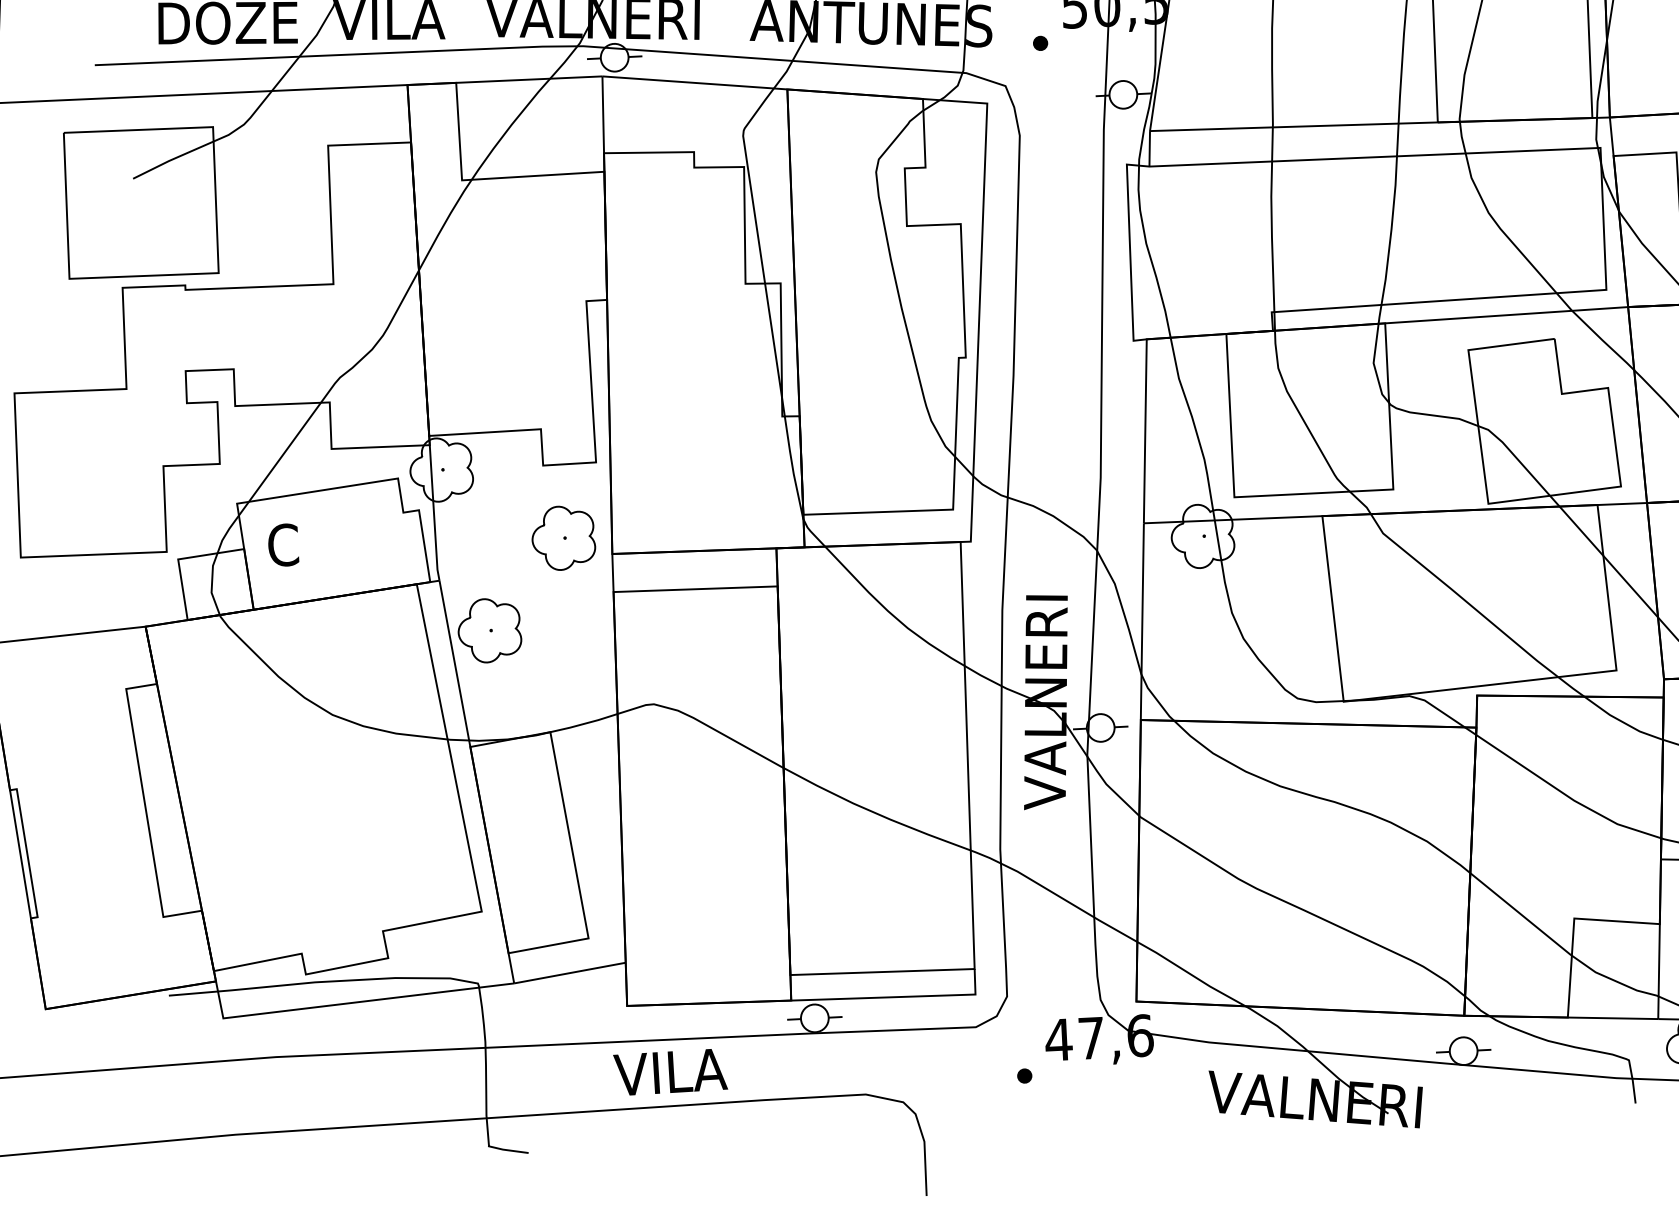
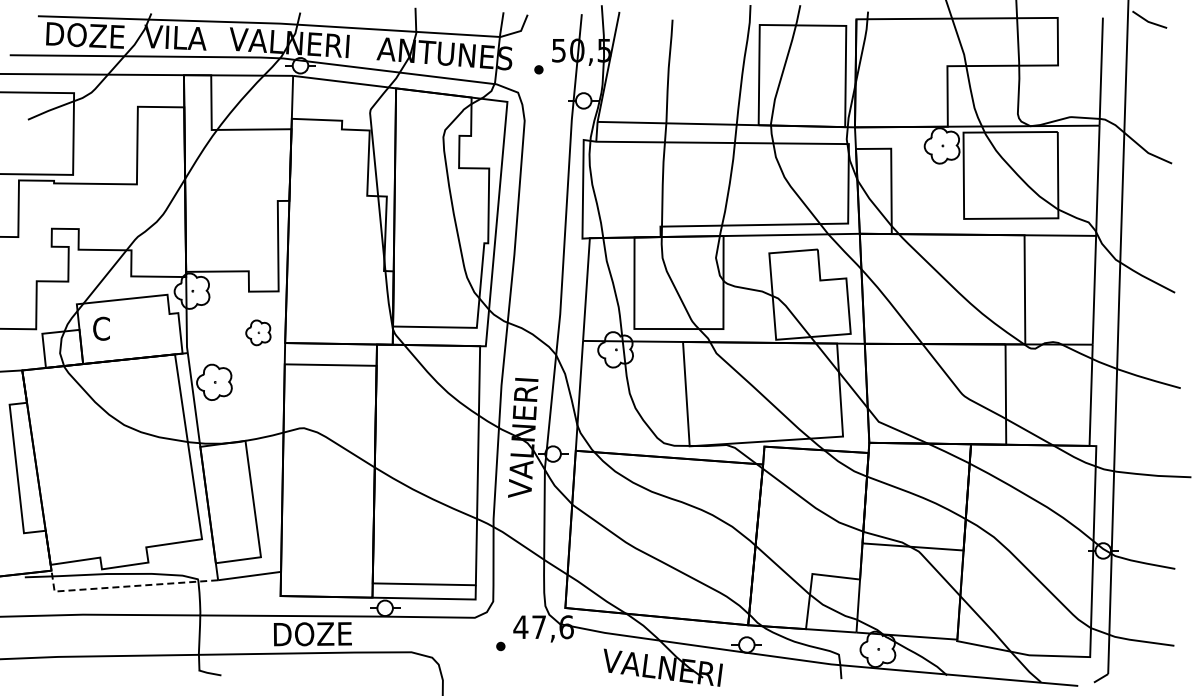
part: (563, 537) -> (258, 332), size x0.7
line: (347, 1003) -> (124, 586), solid -> dashed
text: (685, 1071) -> (311, 634), VILA -> DOZE

